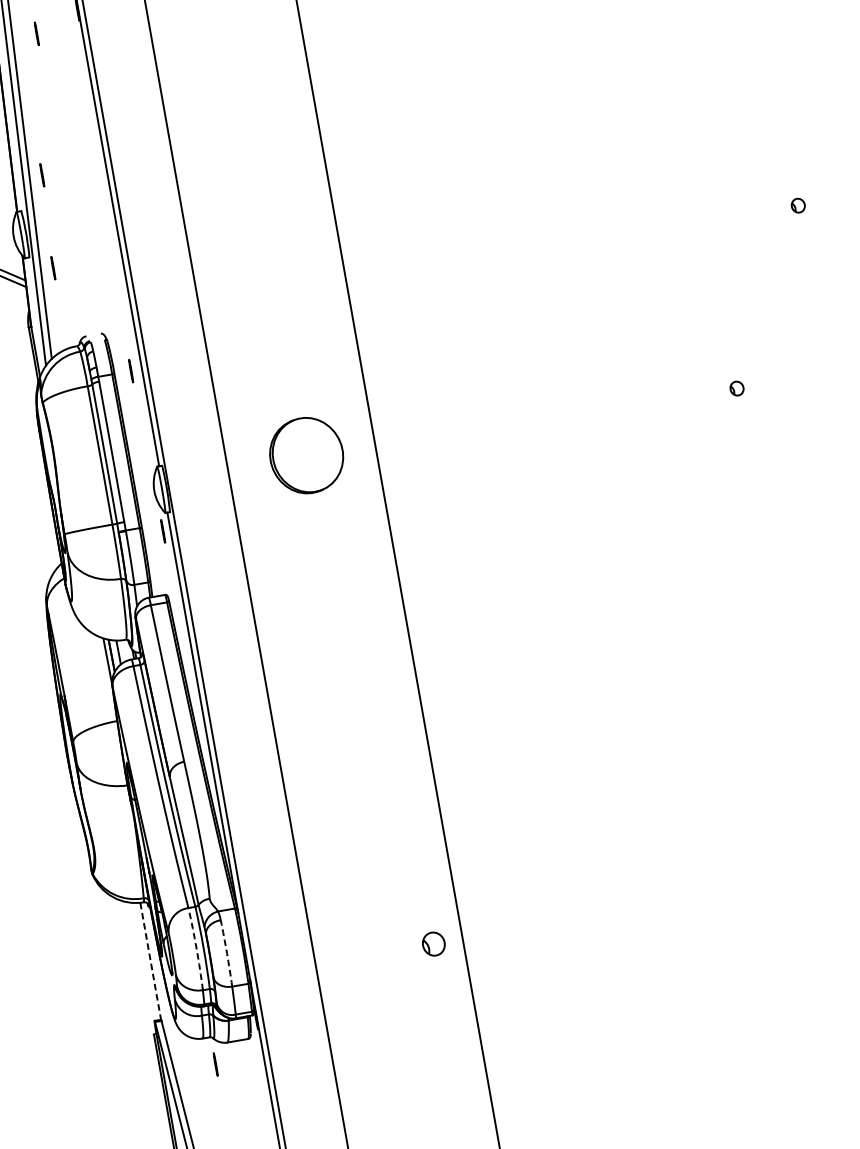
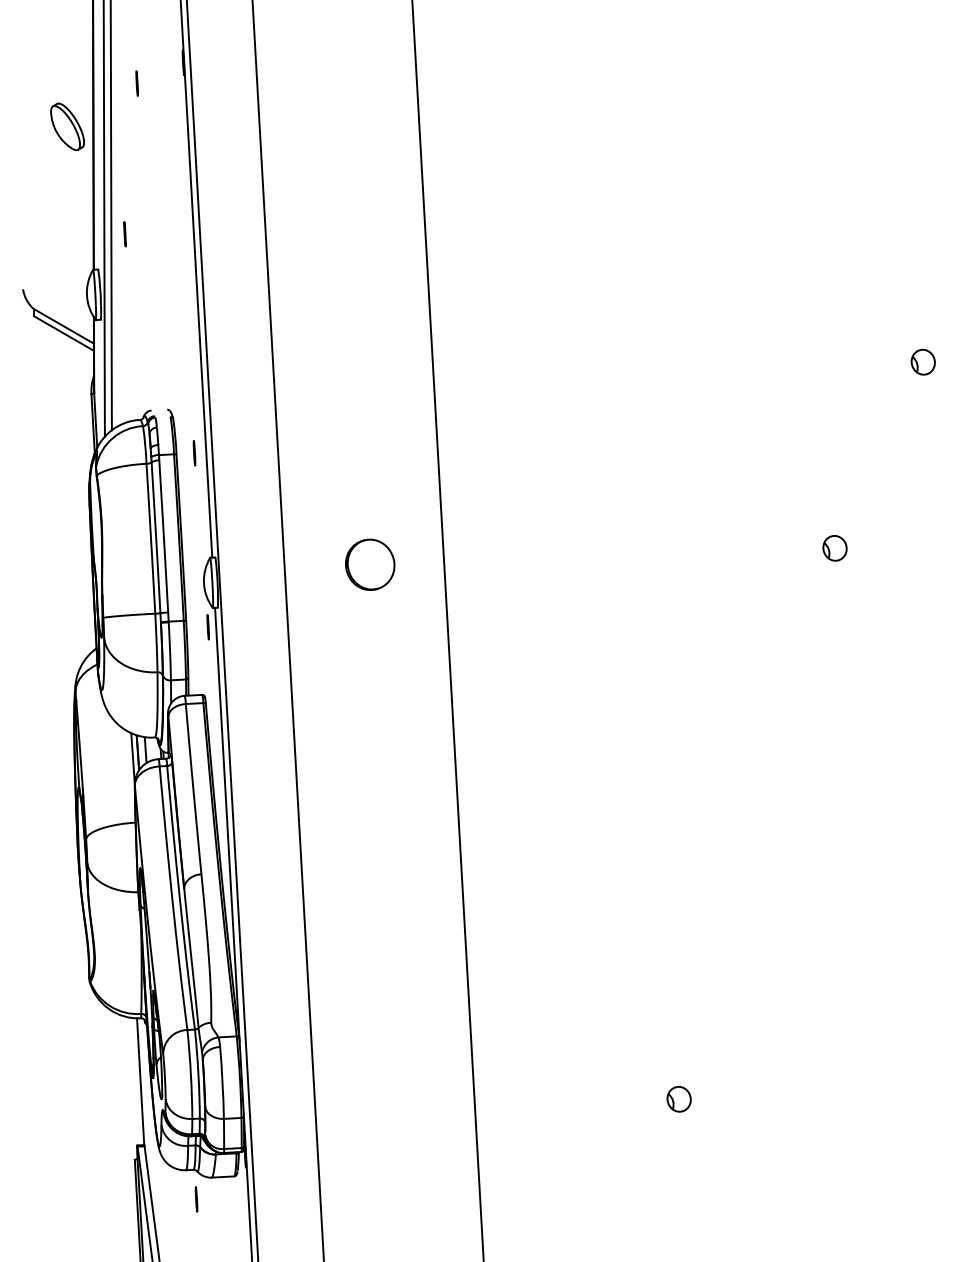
part: (797, 205) -> (922, 361), size x1.67
line: (52, 268) -> (124, 334), removed
part: (736, 388) -> (834, 548), size x1.67
part: (307, 455) -> (370, 564), size x0.62
part: (433, 944) -> (678, 1099), moved
arc: (196, 949) -> (190, 1074), dashed -> solid
arc: (226, 952) -> (222, 1082), dashed -> solid
line: (150, 962) -> (140, 1082), dashed -> solid

